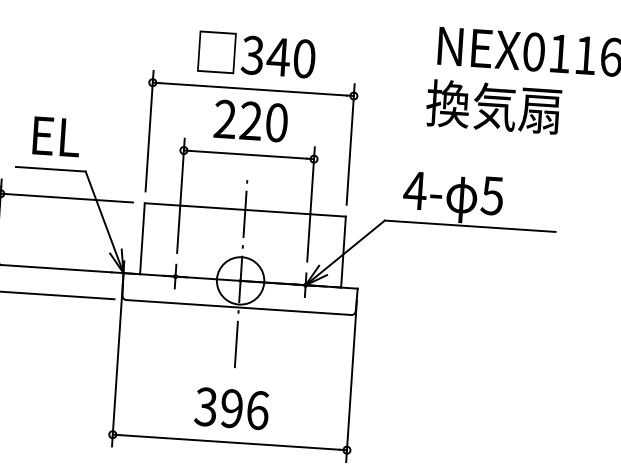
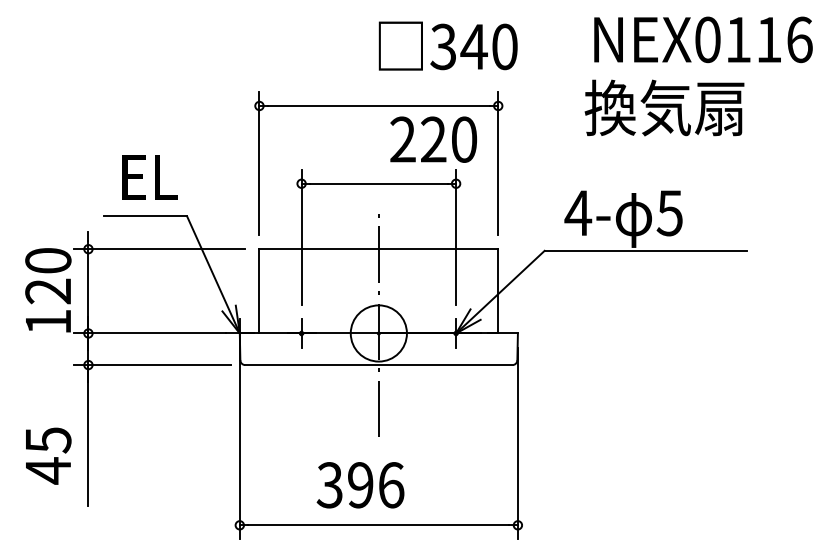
text: (256, 54) -> (447, 45), moved
text: (250, 120) -> (433, 139), moved
text: (231, 408) -> (360, 485), moved

